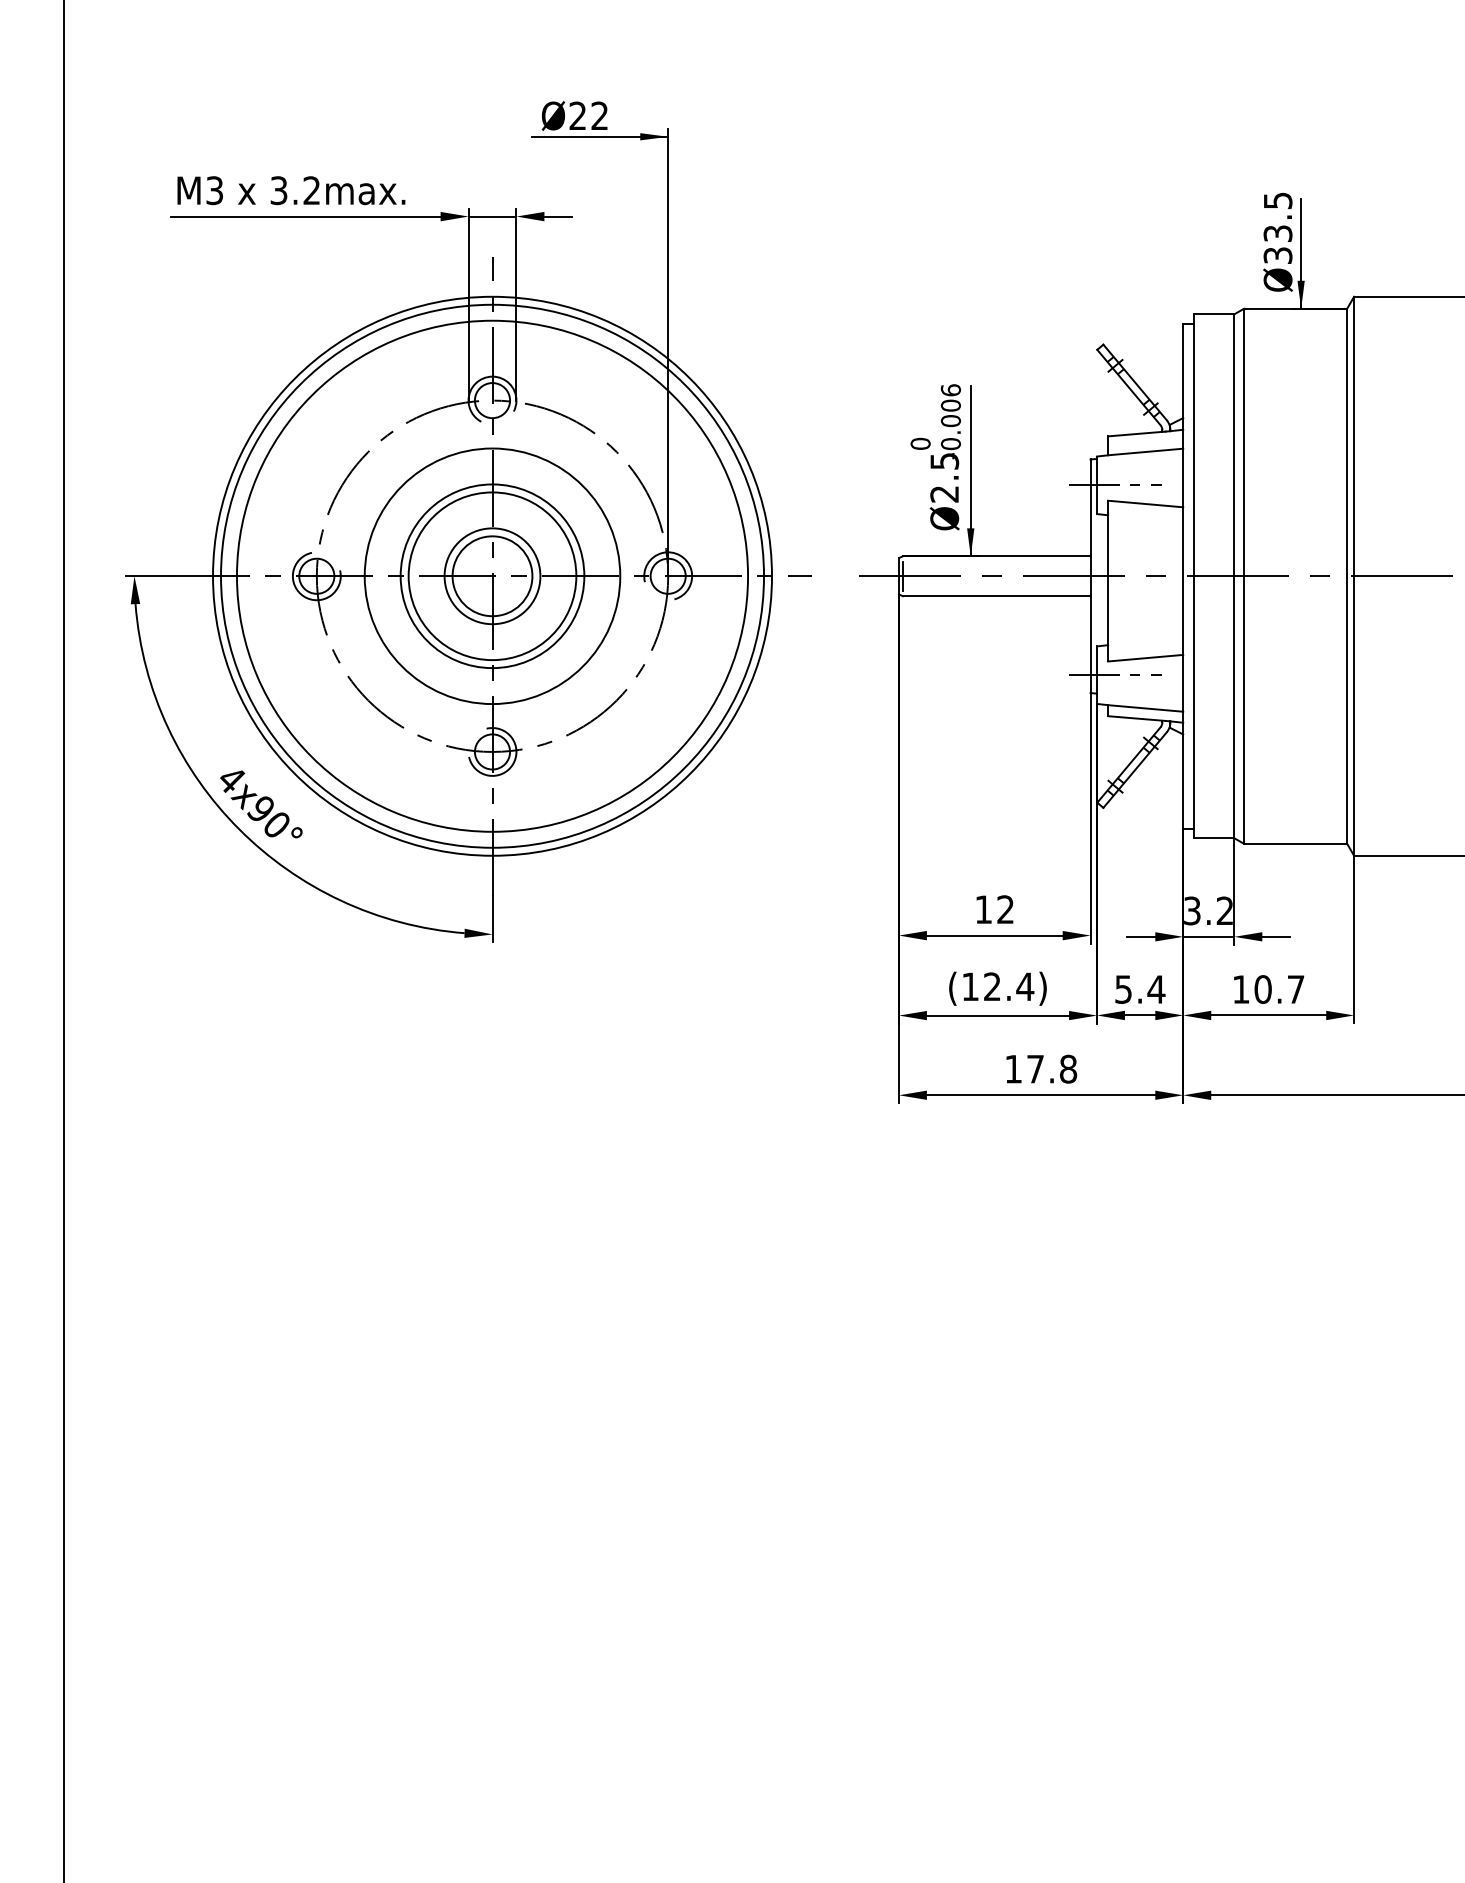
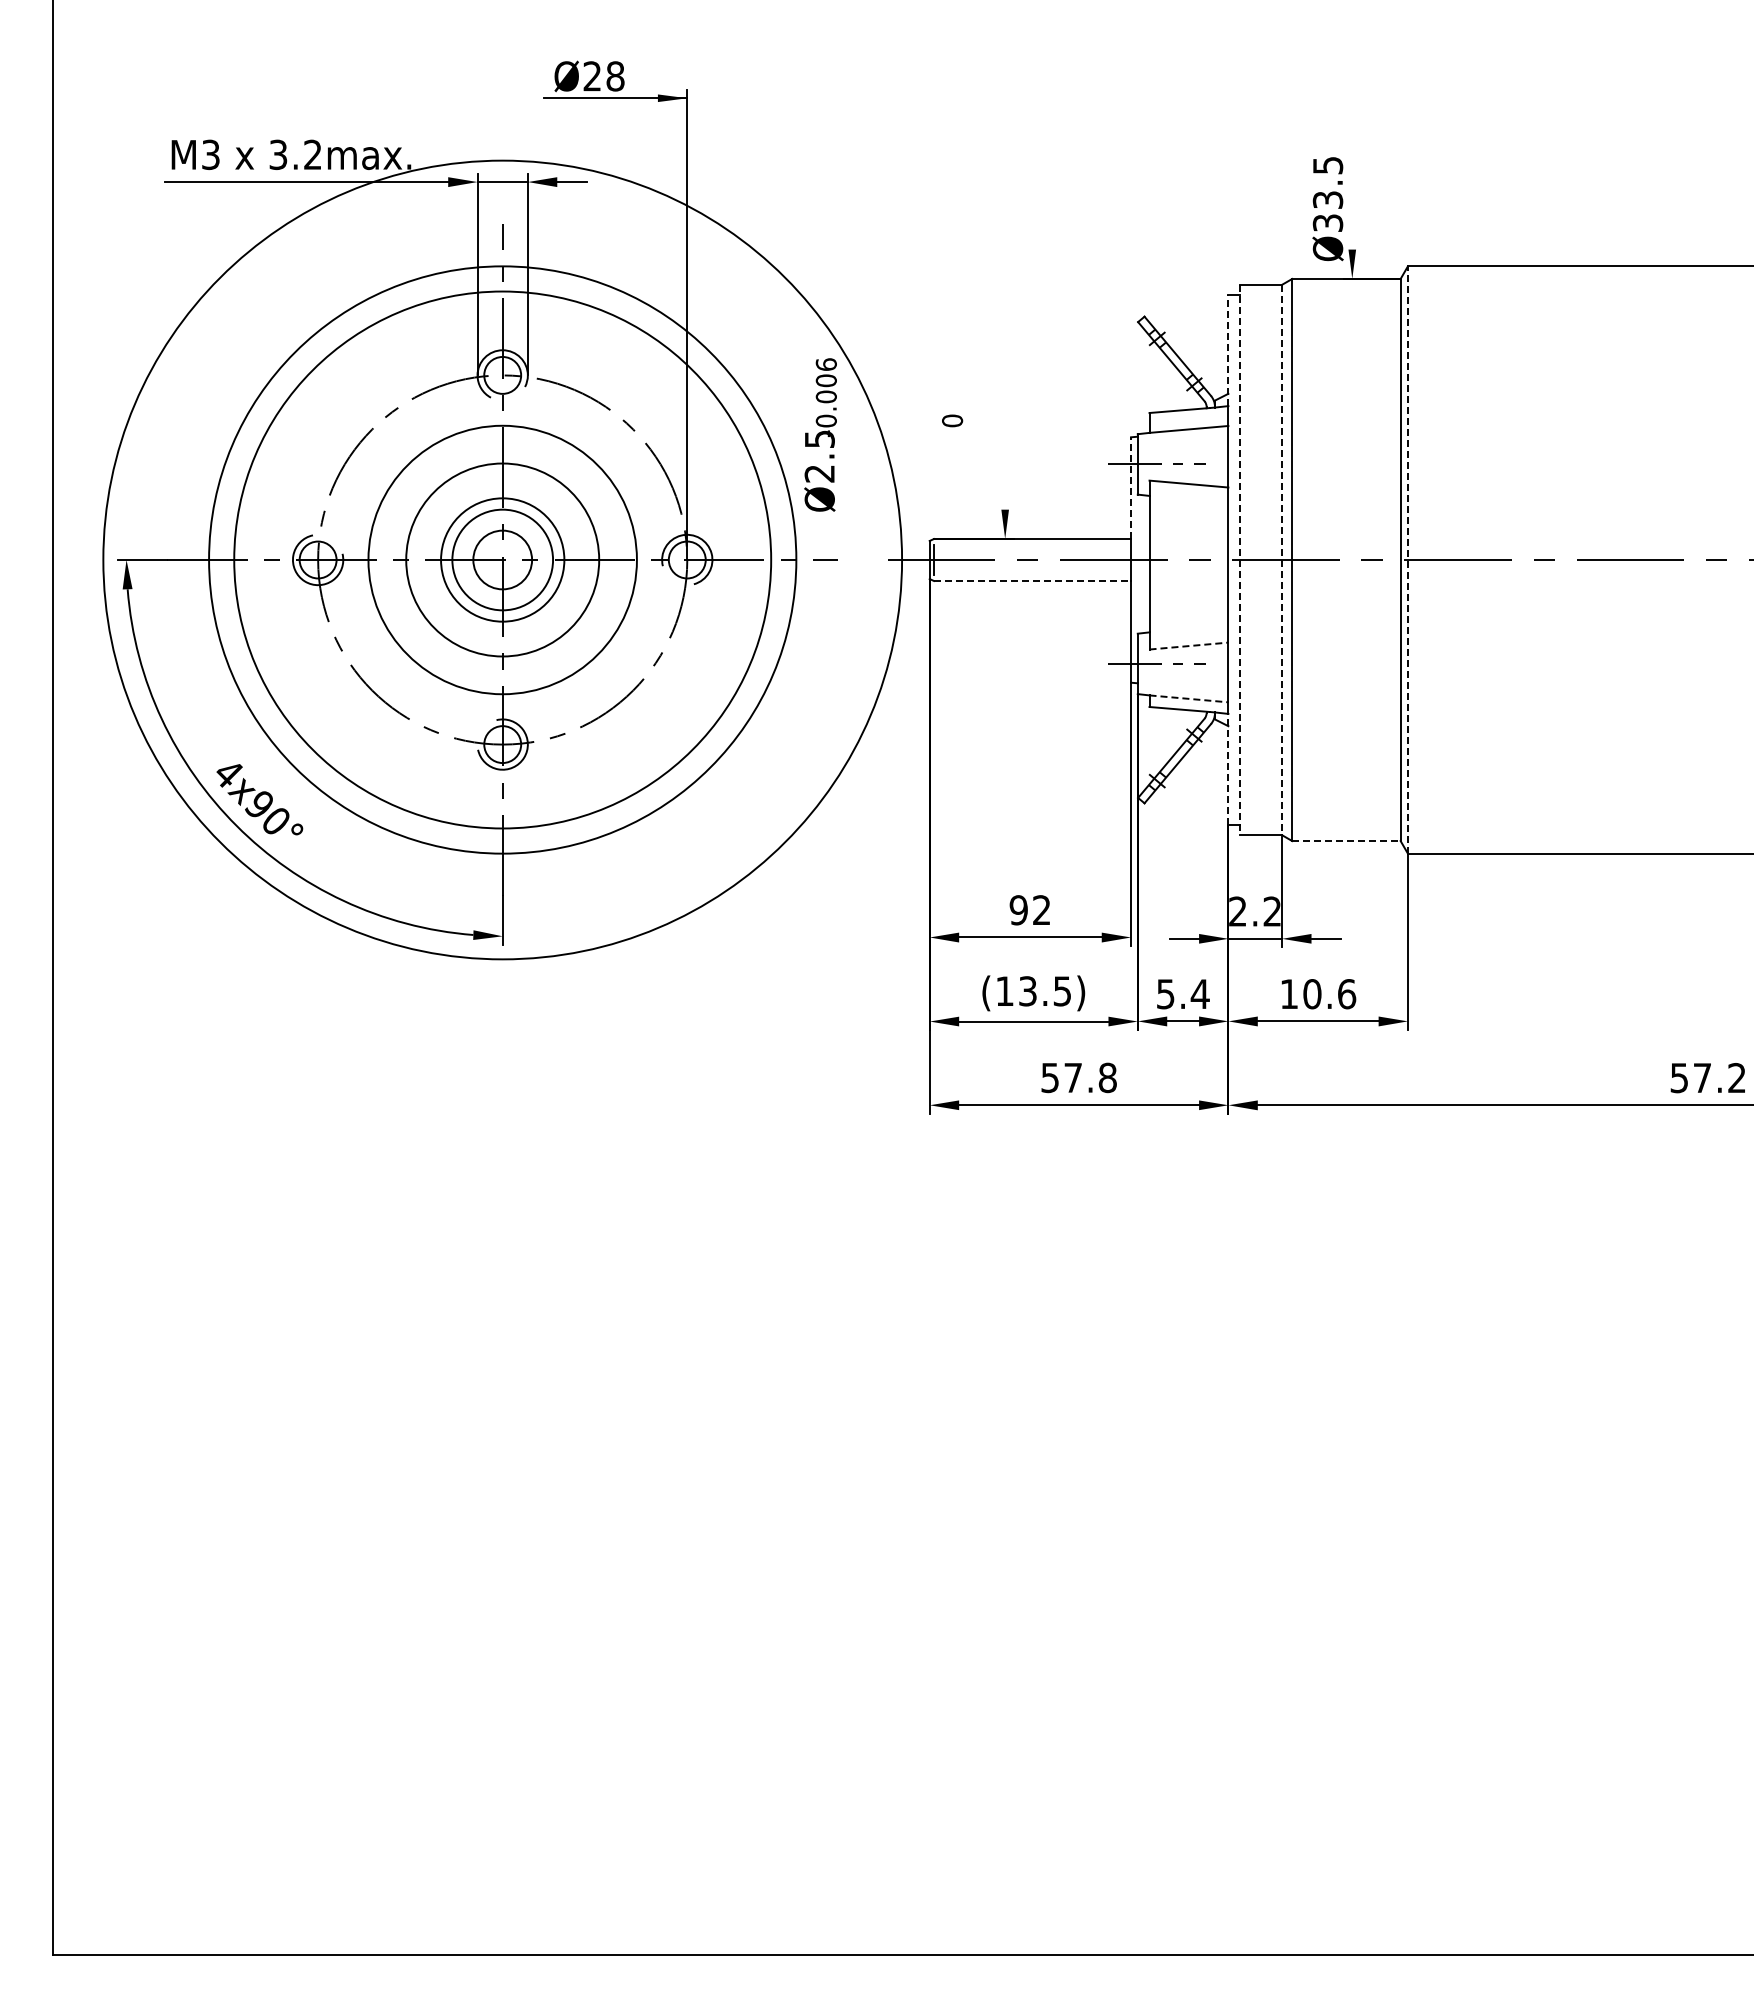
text: (599, 116) -> (615, 76), Ø22 -> Ø28
line: (1301, 253) -> (1352, 220), removed
line: (1183, 376) -> (1228, 350), solid -> dashed
text: (945, 456) -> (820, 434), moved
line: (971, 471) -> (1005, 449), removed
line: (1090, 508) -> (1131, 488), solid -> dashed
circle: (492, 575) -> (502, 559), size x0.7
circle: (492, 575) -> (502, 559), size x0.7
circle: (492, 575) -> (502, 559), size x1.4
line: (1194, 576) -> (1240, 560), solid -> dashed
line: (1234, 576) -> (1282, 560), solid -> dashed
line: (1353, 576) -> (1407, 560), solid -> dashed
line: (996, 595) -> (1032, 580), solid -> dashed
line: (1145, 658) -> (1188, 646), solid -> dashed
line: (1145, 708) -> (1188, 698), solid -> dashed
line: (1183, 775) -> (1228, 769), solid -> dashed
line: (1295, 844) -> (1346, 841), solid -> dashed
text: (983, 909) -> (1018, 910), 12 -> 92
text: (1191, 910) -> (1237, 911), 3.2 -> 2.2
text: (1009, 986) -> (1045, 991), (12.4) -> (13.5)
text: (1296, 989) -> (1347, 994), 10.7 -> 10.6
text: (1012, 1069) -> (1049, 1078), 17.8 -> 57.8

